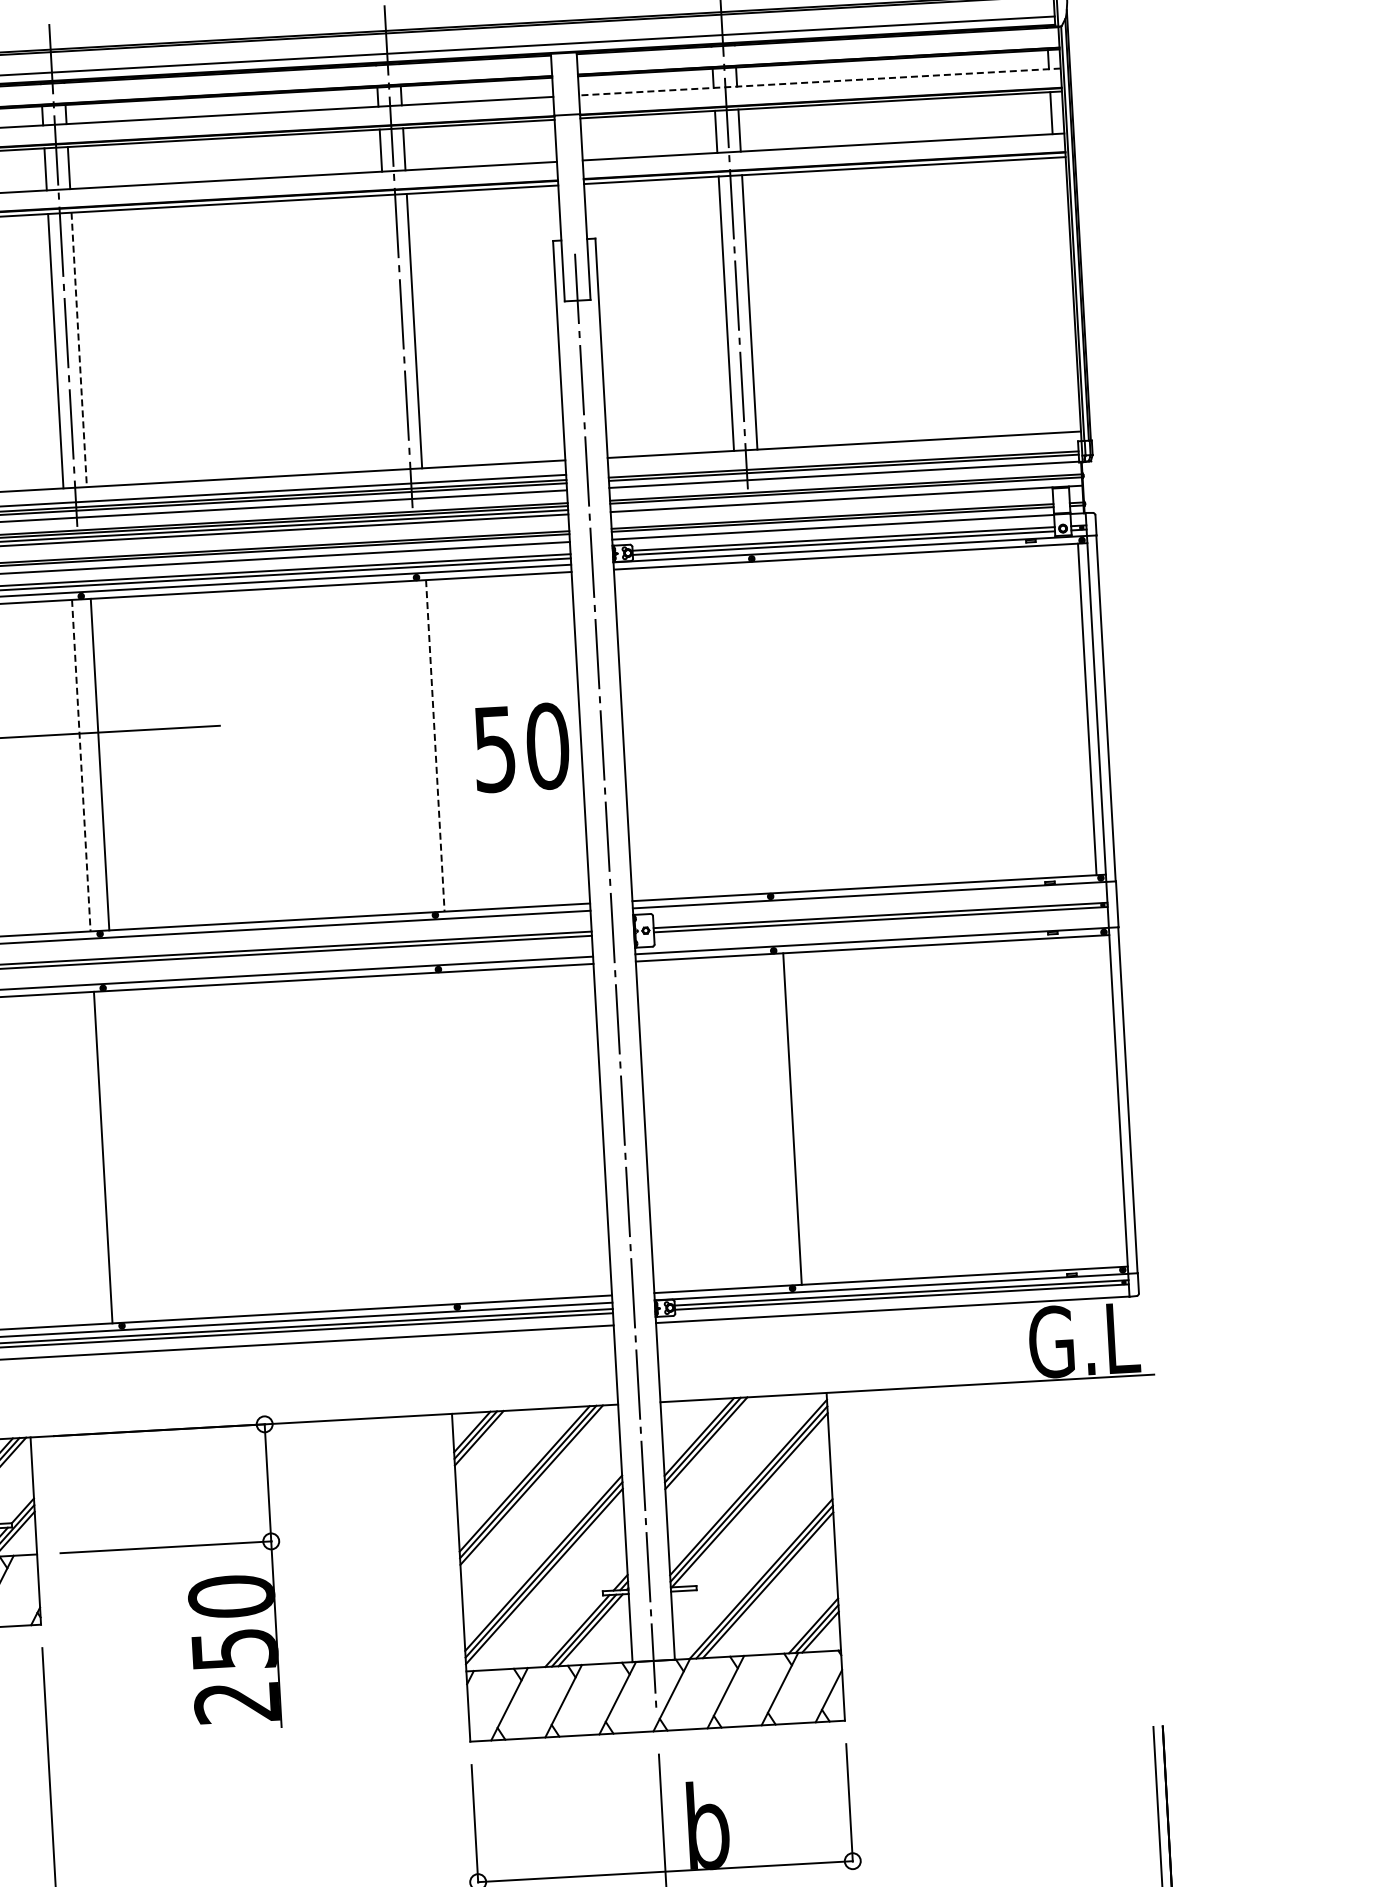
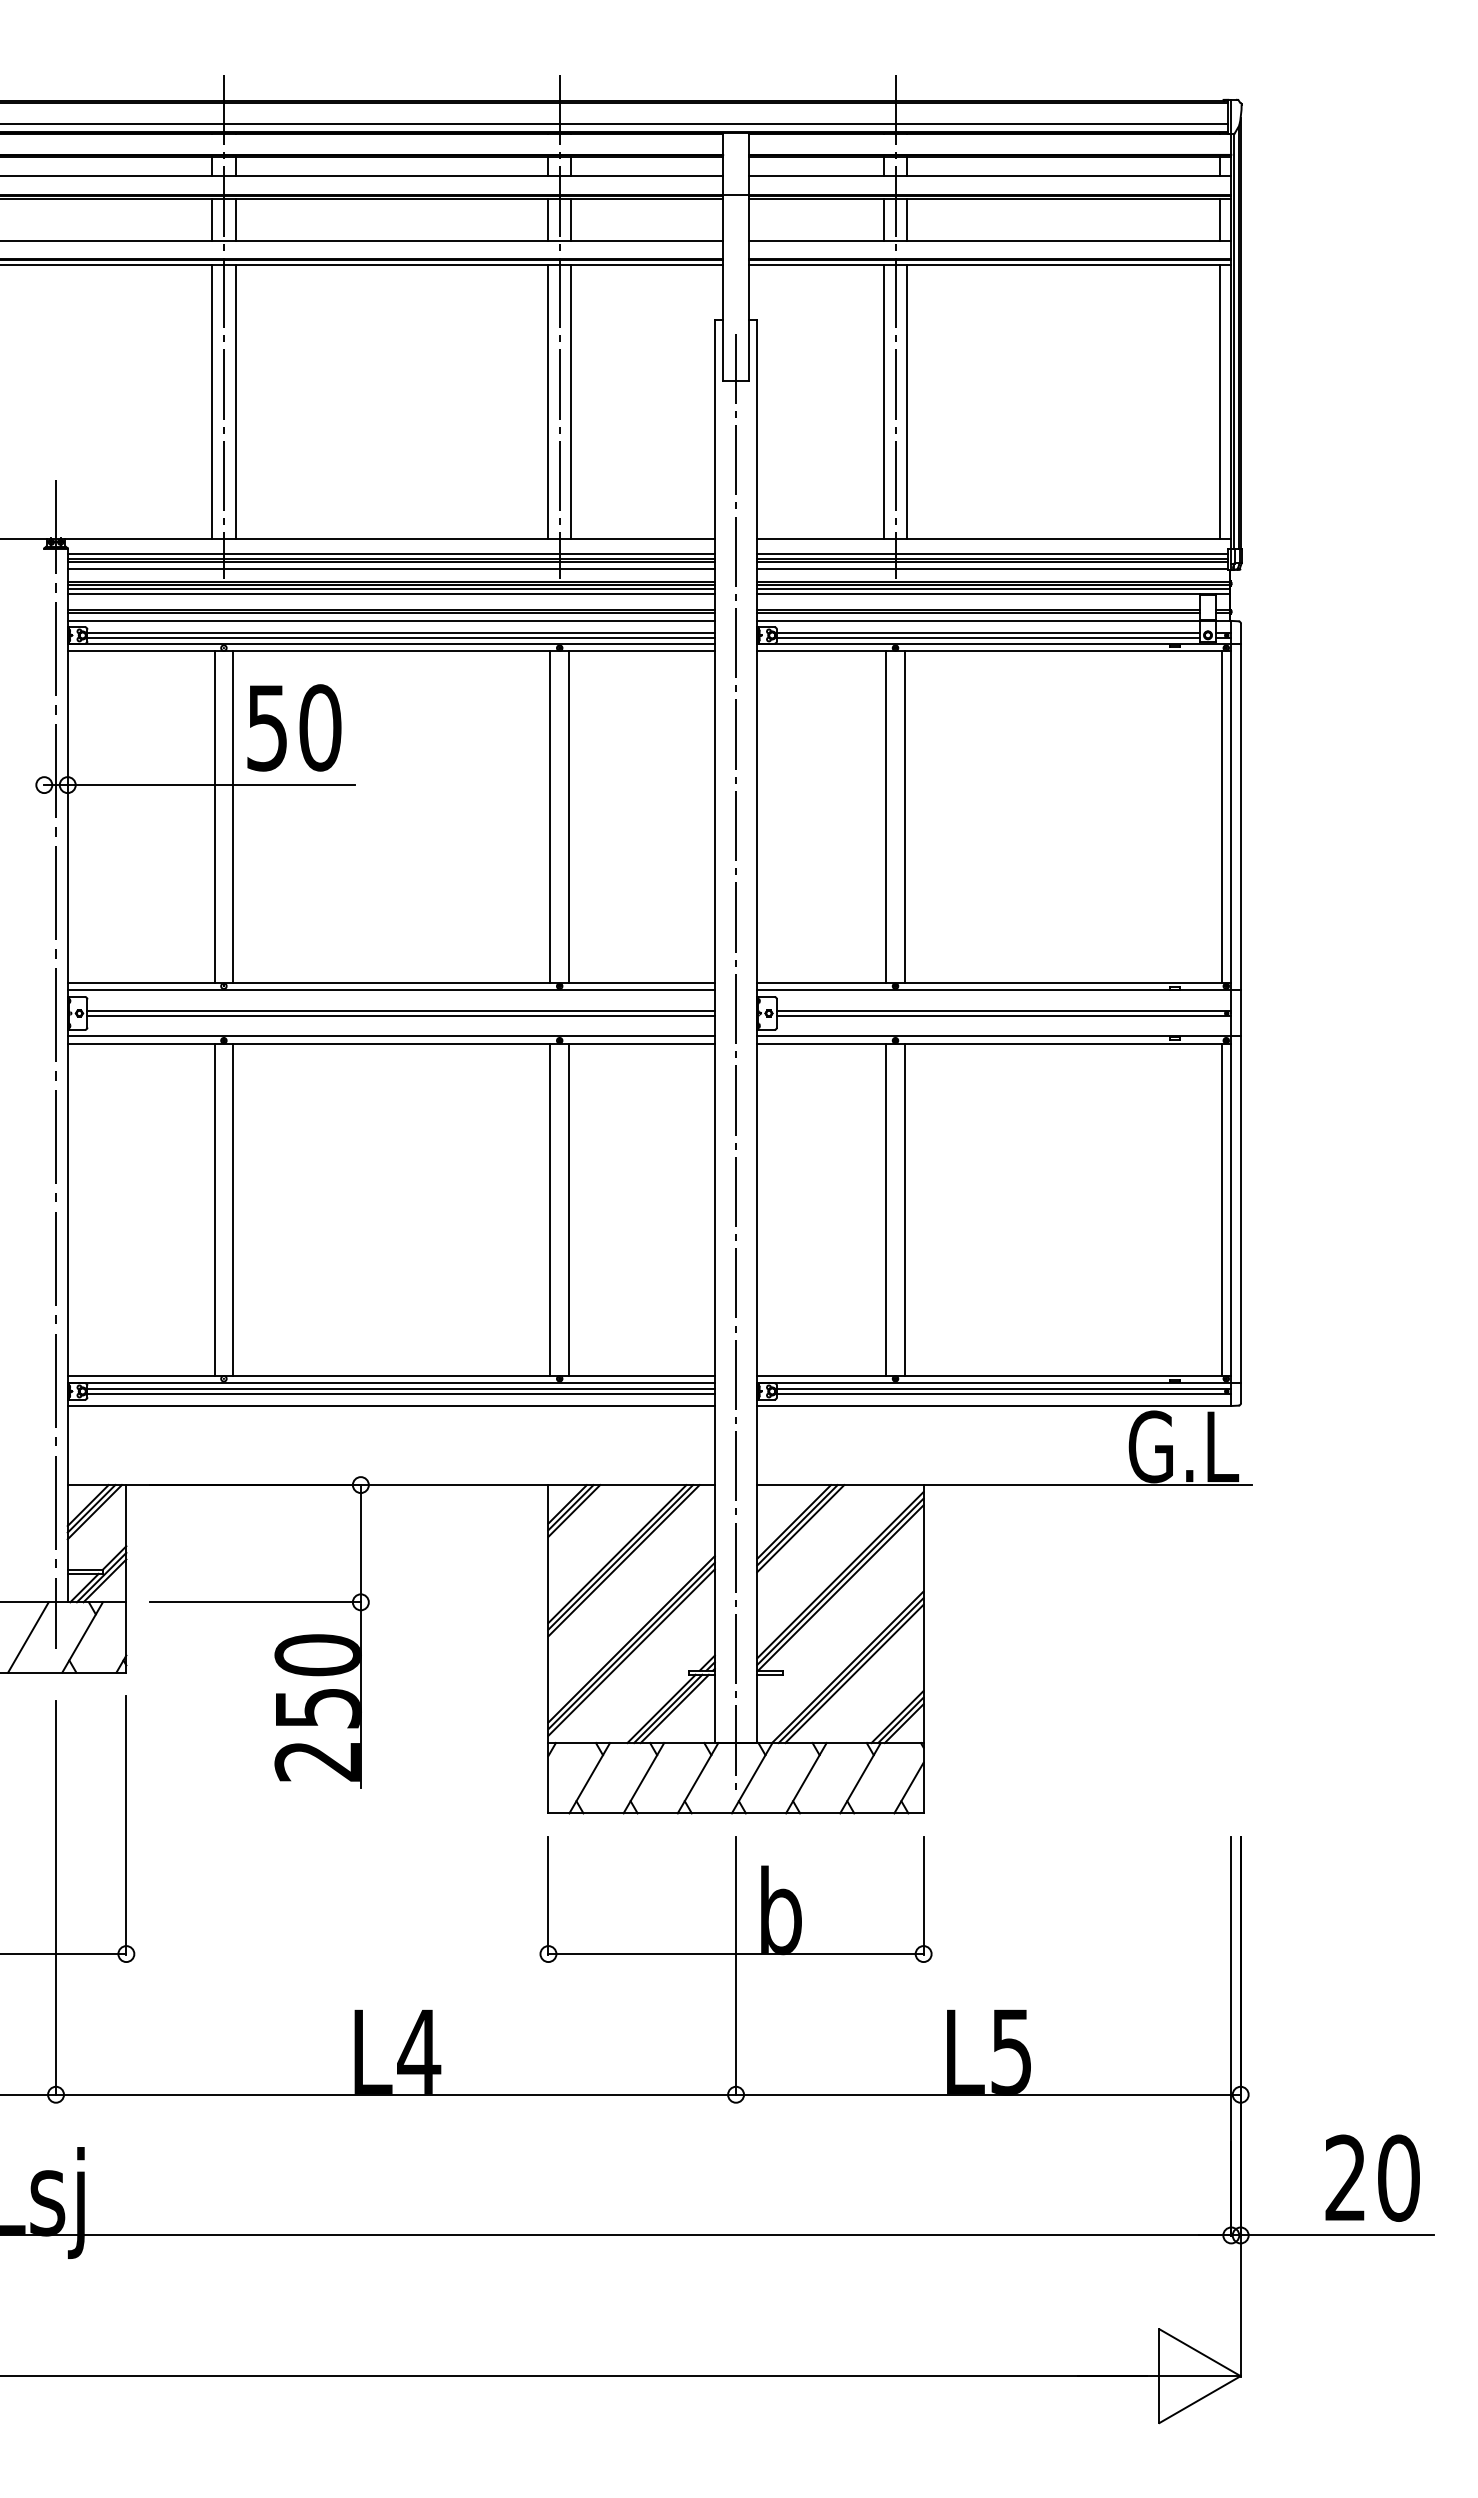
line: (819, 81) -> (989, 175), dashed -> solid
line: (1061, 294) -> (1219, 401), added
line: (391, 331) -> (548, 401), added
line: (79, 350) -> (235, 402), dashed -> solid
line: (843, 458) -> (992, 553), added
line: (846, 494) -> (993, 589), added
line: (770, 727) -> (904, 817), added
line: (752, 728) -> (886, 817), added
line: (435, 746) -> (569, 817), dashed -> solid
line: (416, 747) -> (550, 817), added
text: (521, 747) -> (294, 727), moved
line: (81, 765) -> (214, 817), dashed -> solid
line: (1109, 1101) -> (1222, 1209), added
line: (774, 1119) -> (886, 1209), added
line: (457, 1137) -> (569, 1209), added
line: (438, 1138) -> (550, 1209), added
line: (122, 1156) -> (233, 1209), added

